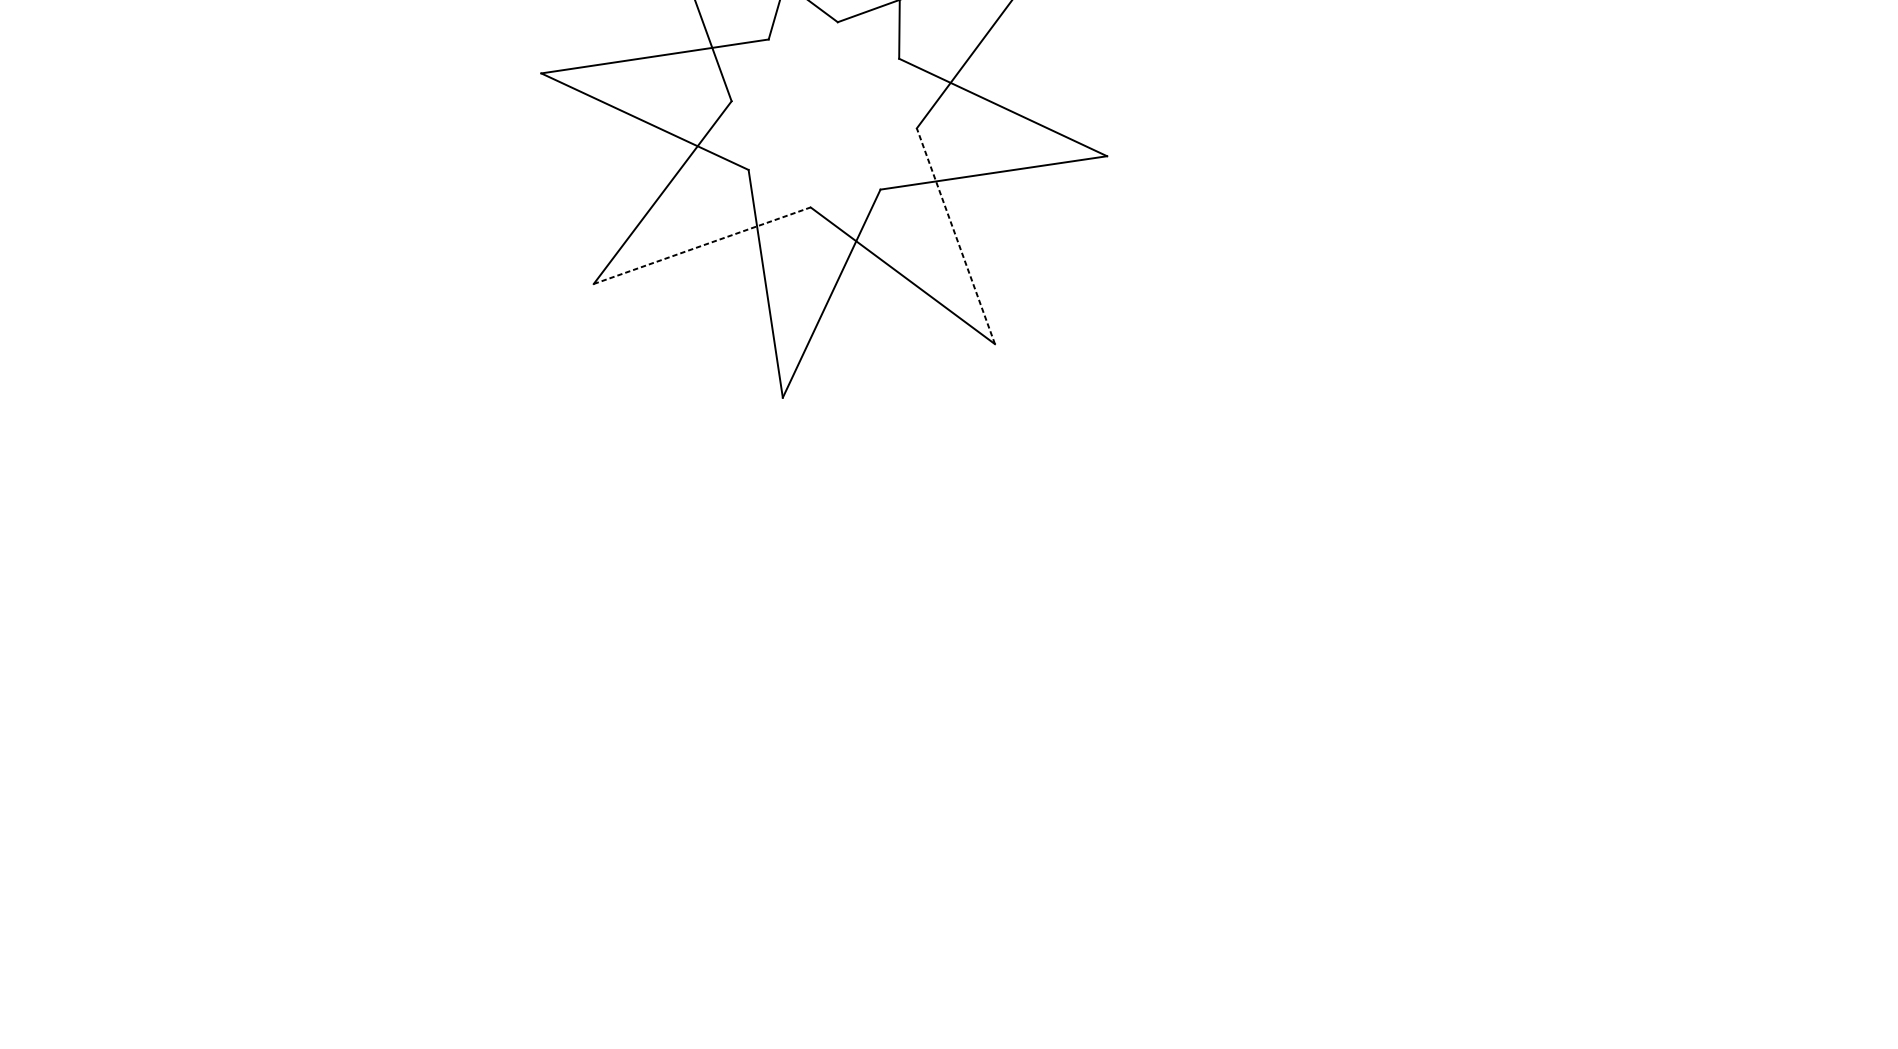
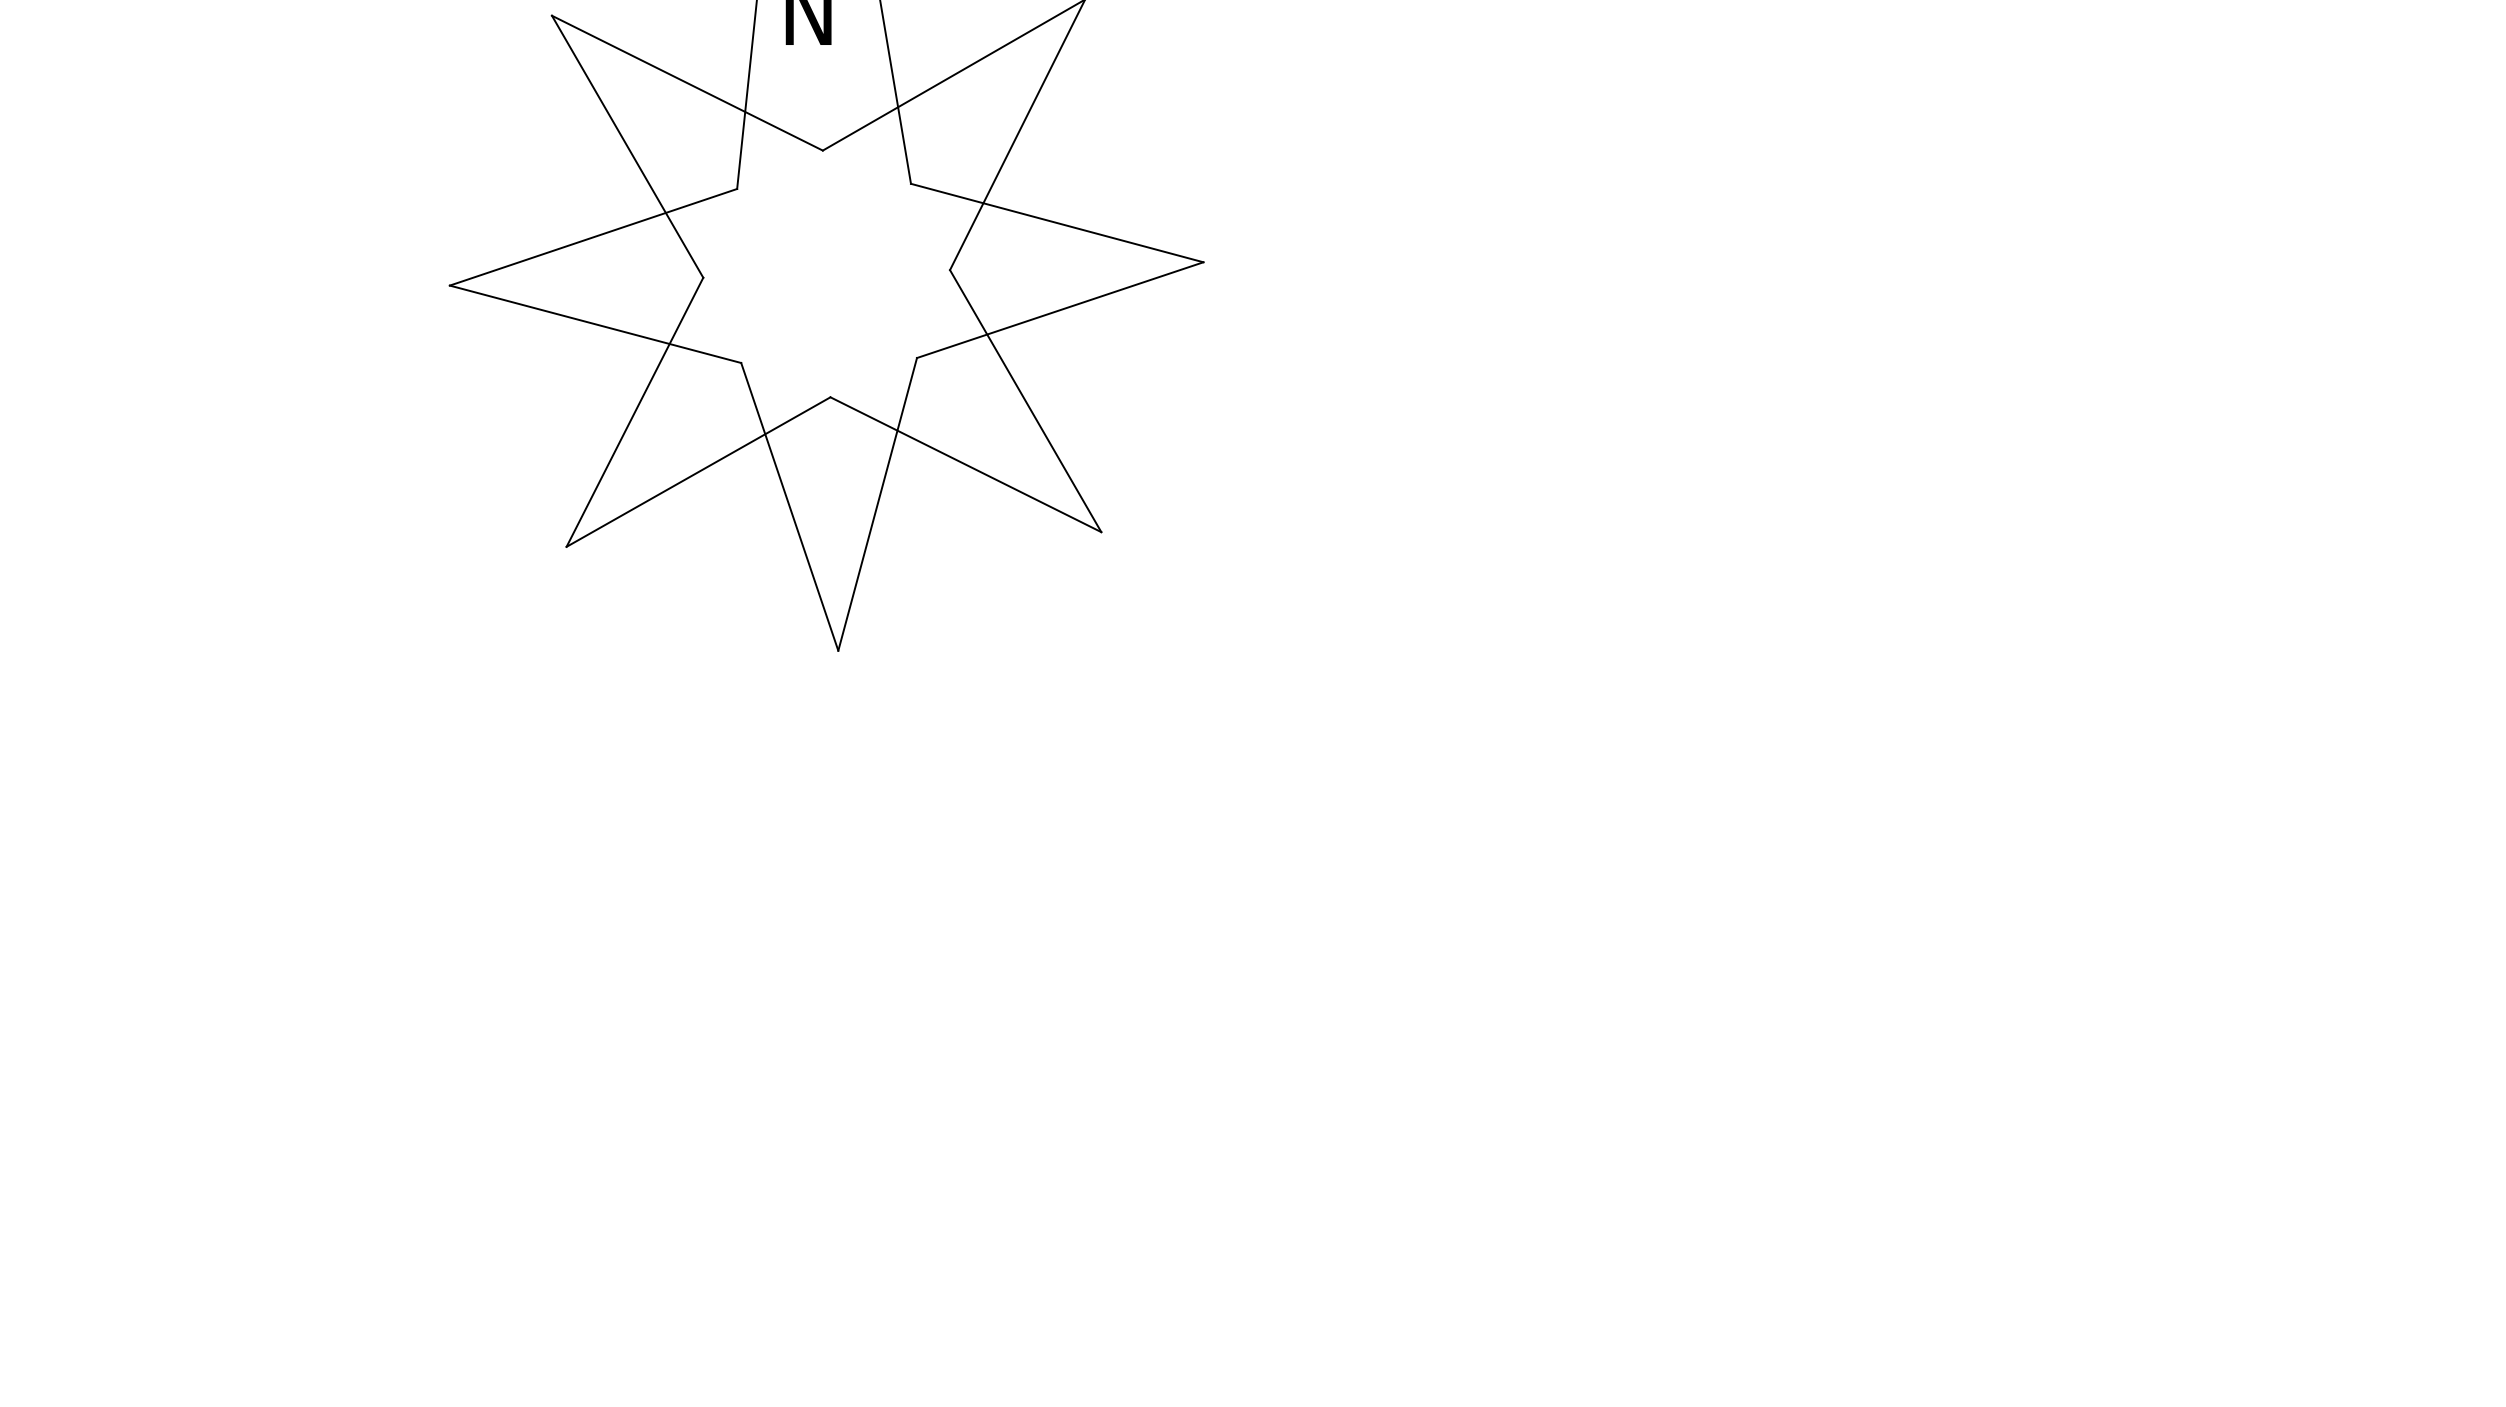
line: (955, 235) -> (1025, 400), dashed -> solid
line: (702, 246) -> (698, 472), dashed -> solid

